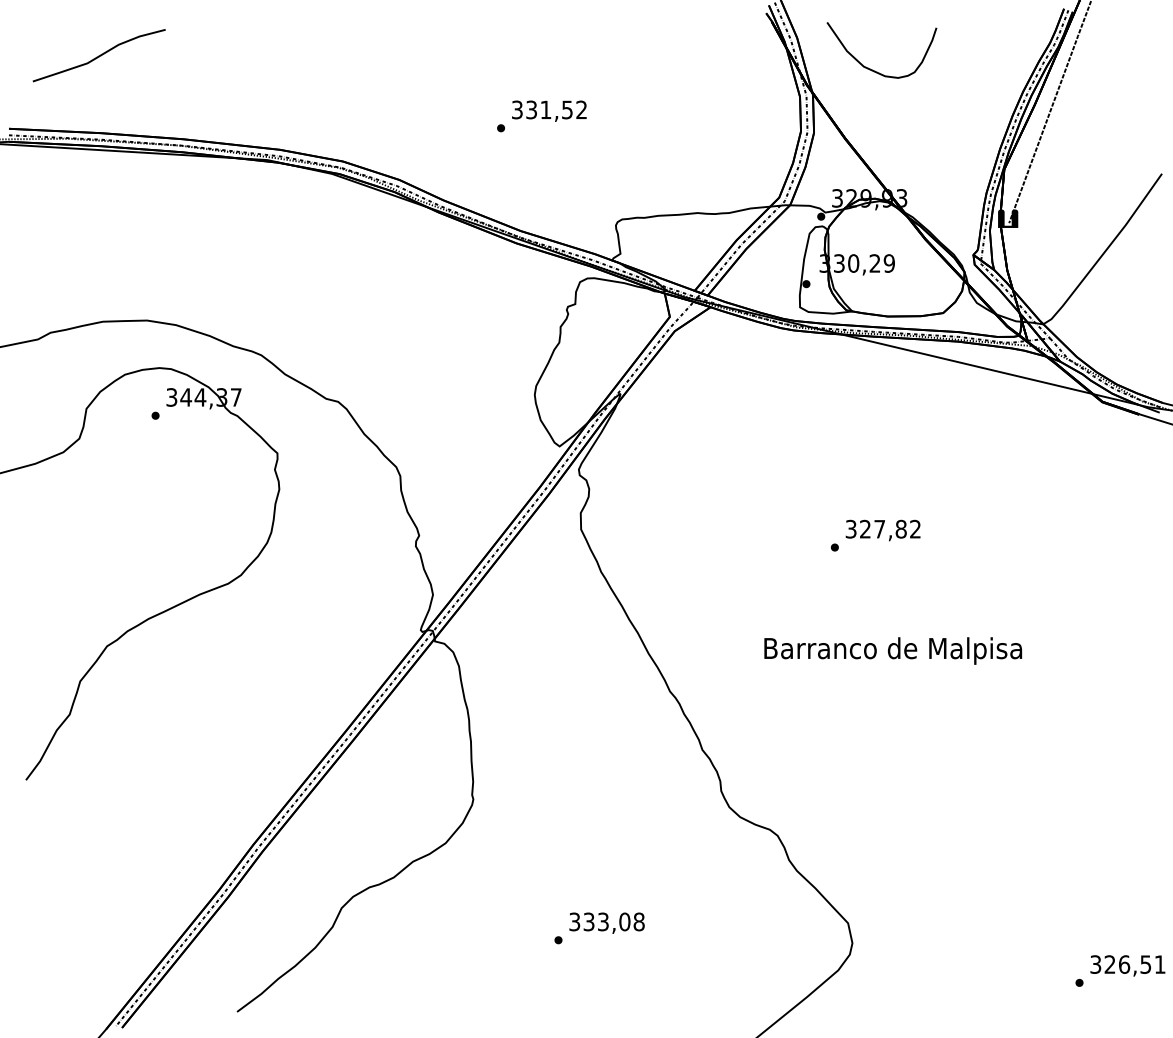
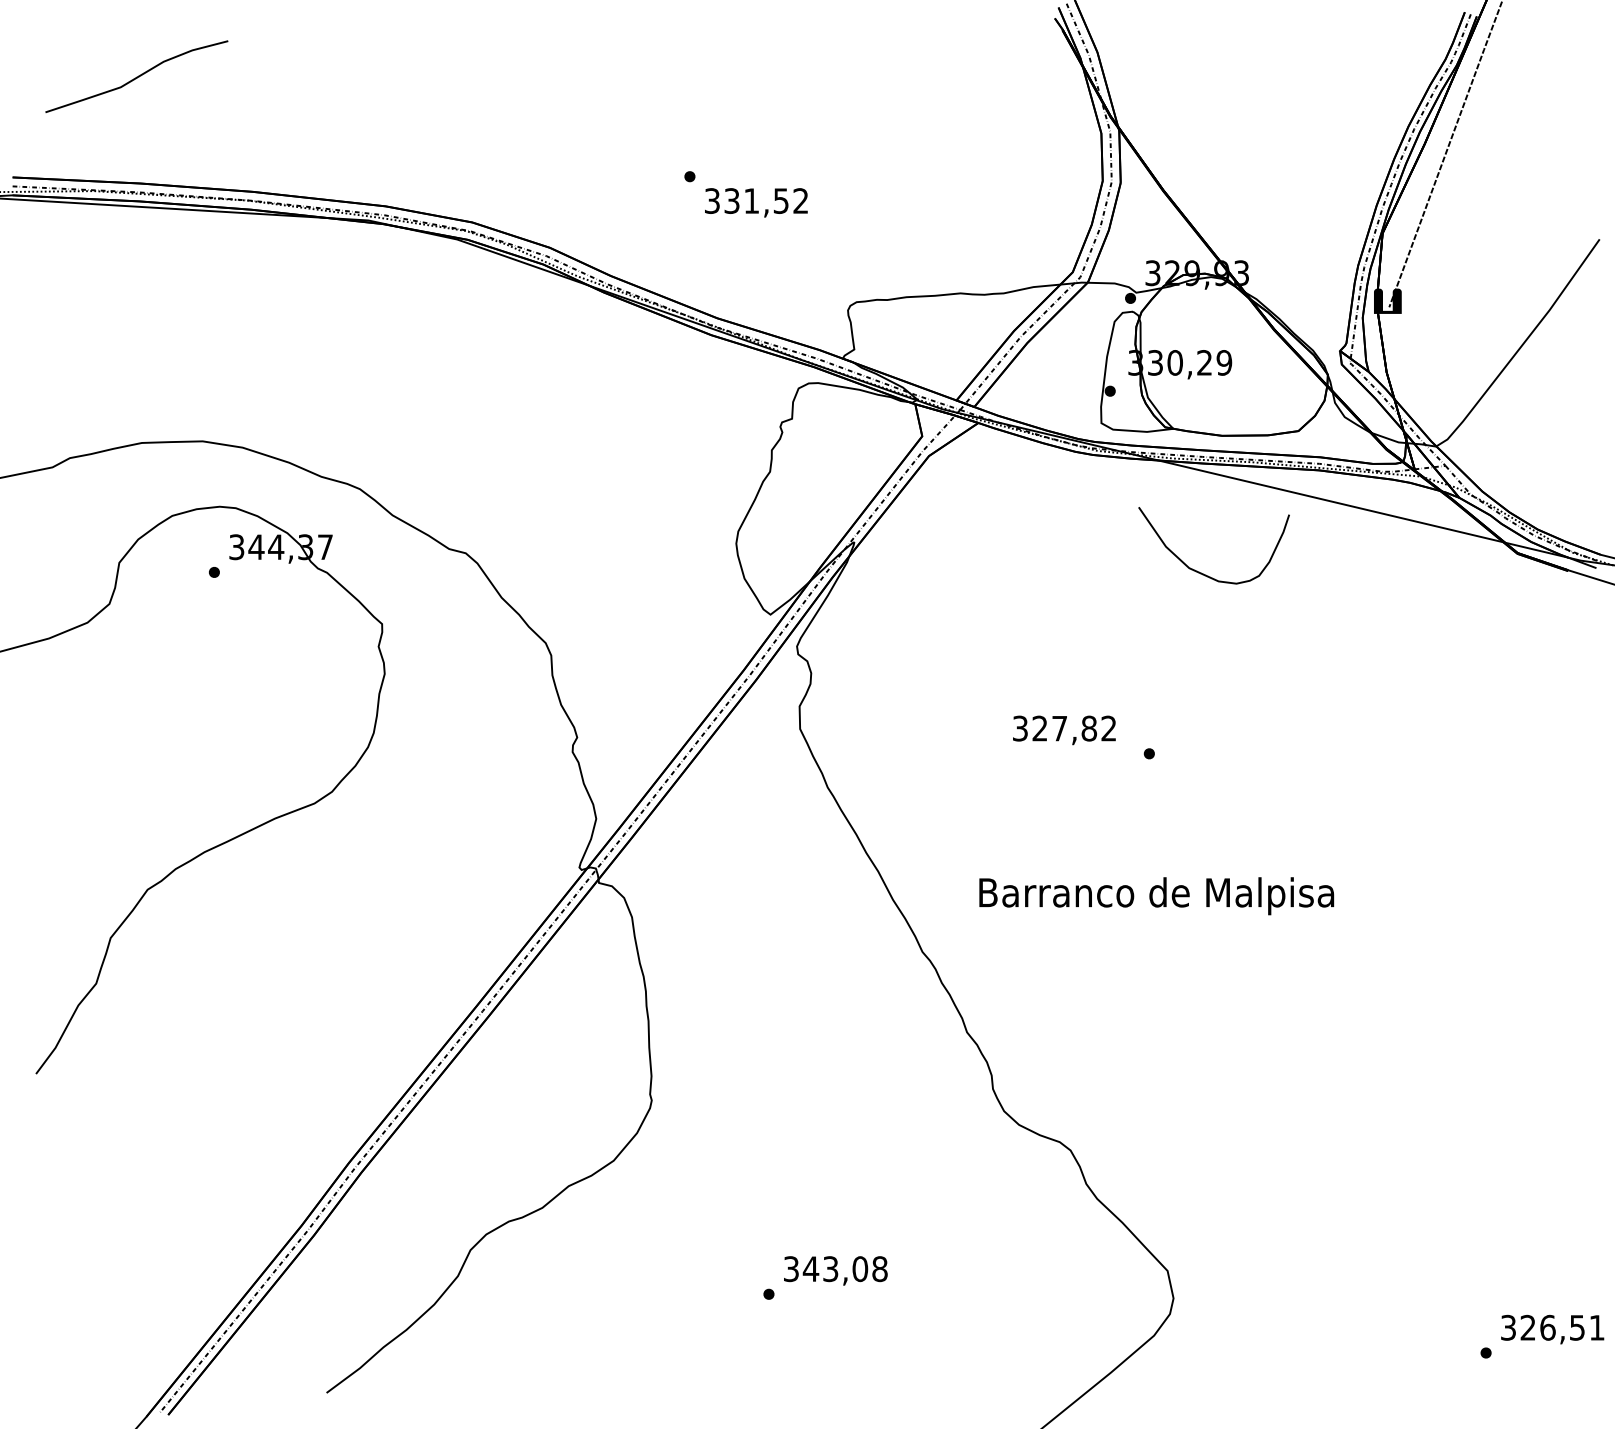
curve: (875, 70) -> (1205, 573), moved
text: (549, 110) -> (756, 201), moved
text: (882, 530) -> (1063, 730), moved
text: (893, 650) -> (1157, 895), moved
text: (588, 921) -> (810, 1268), 333,08 -> 343,08

